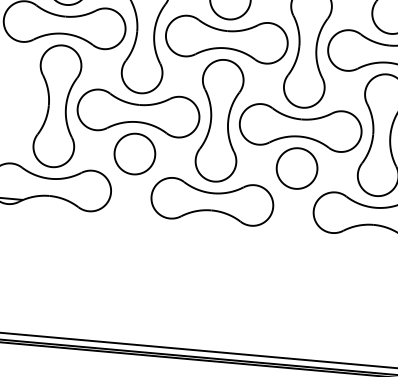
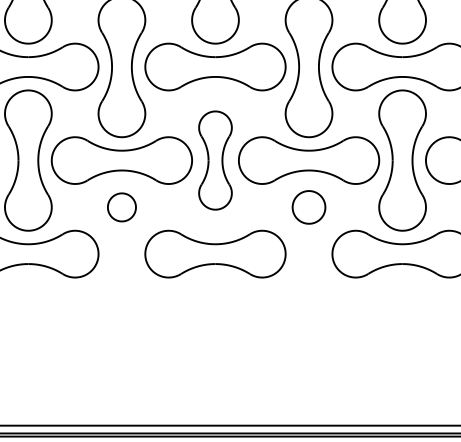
part: (219, 120) -> (215, 160), size x0.7
part: (134, 154) -> (121, 207), size x0.6
part: (296, 168) -> (308, 207), size x0.7

